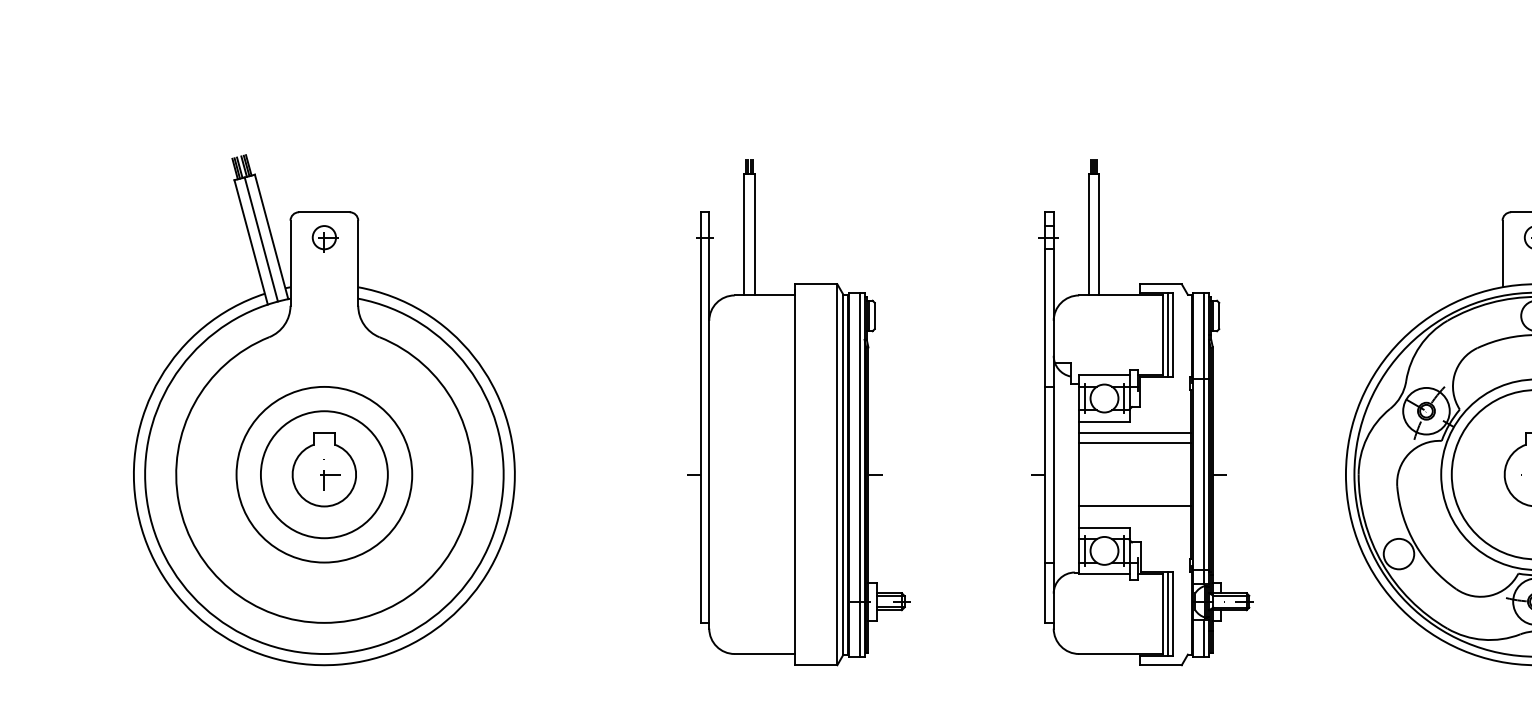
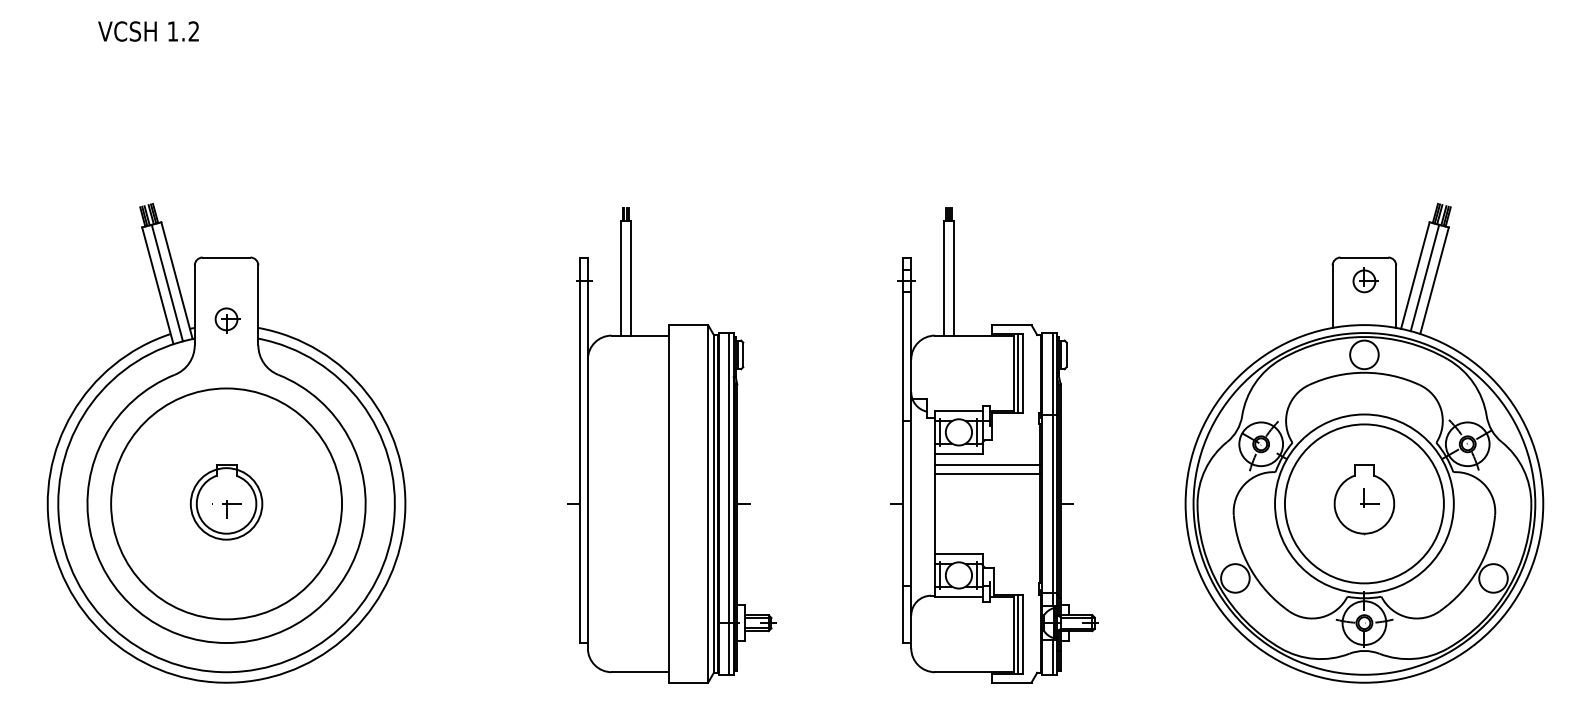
part: (325, 238) -> (227, 320), moved
circle: (324, 474) -> (226, 503), size x0.6
circle: (324, 474) -> (226, 503), size x1.4
line: (1134, 506) -> (987, 533), removed

